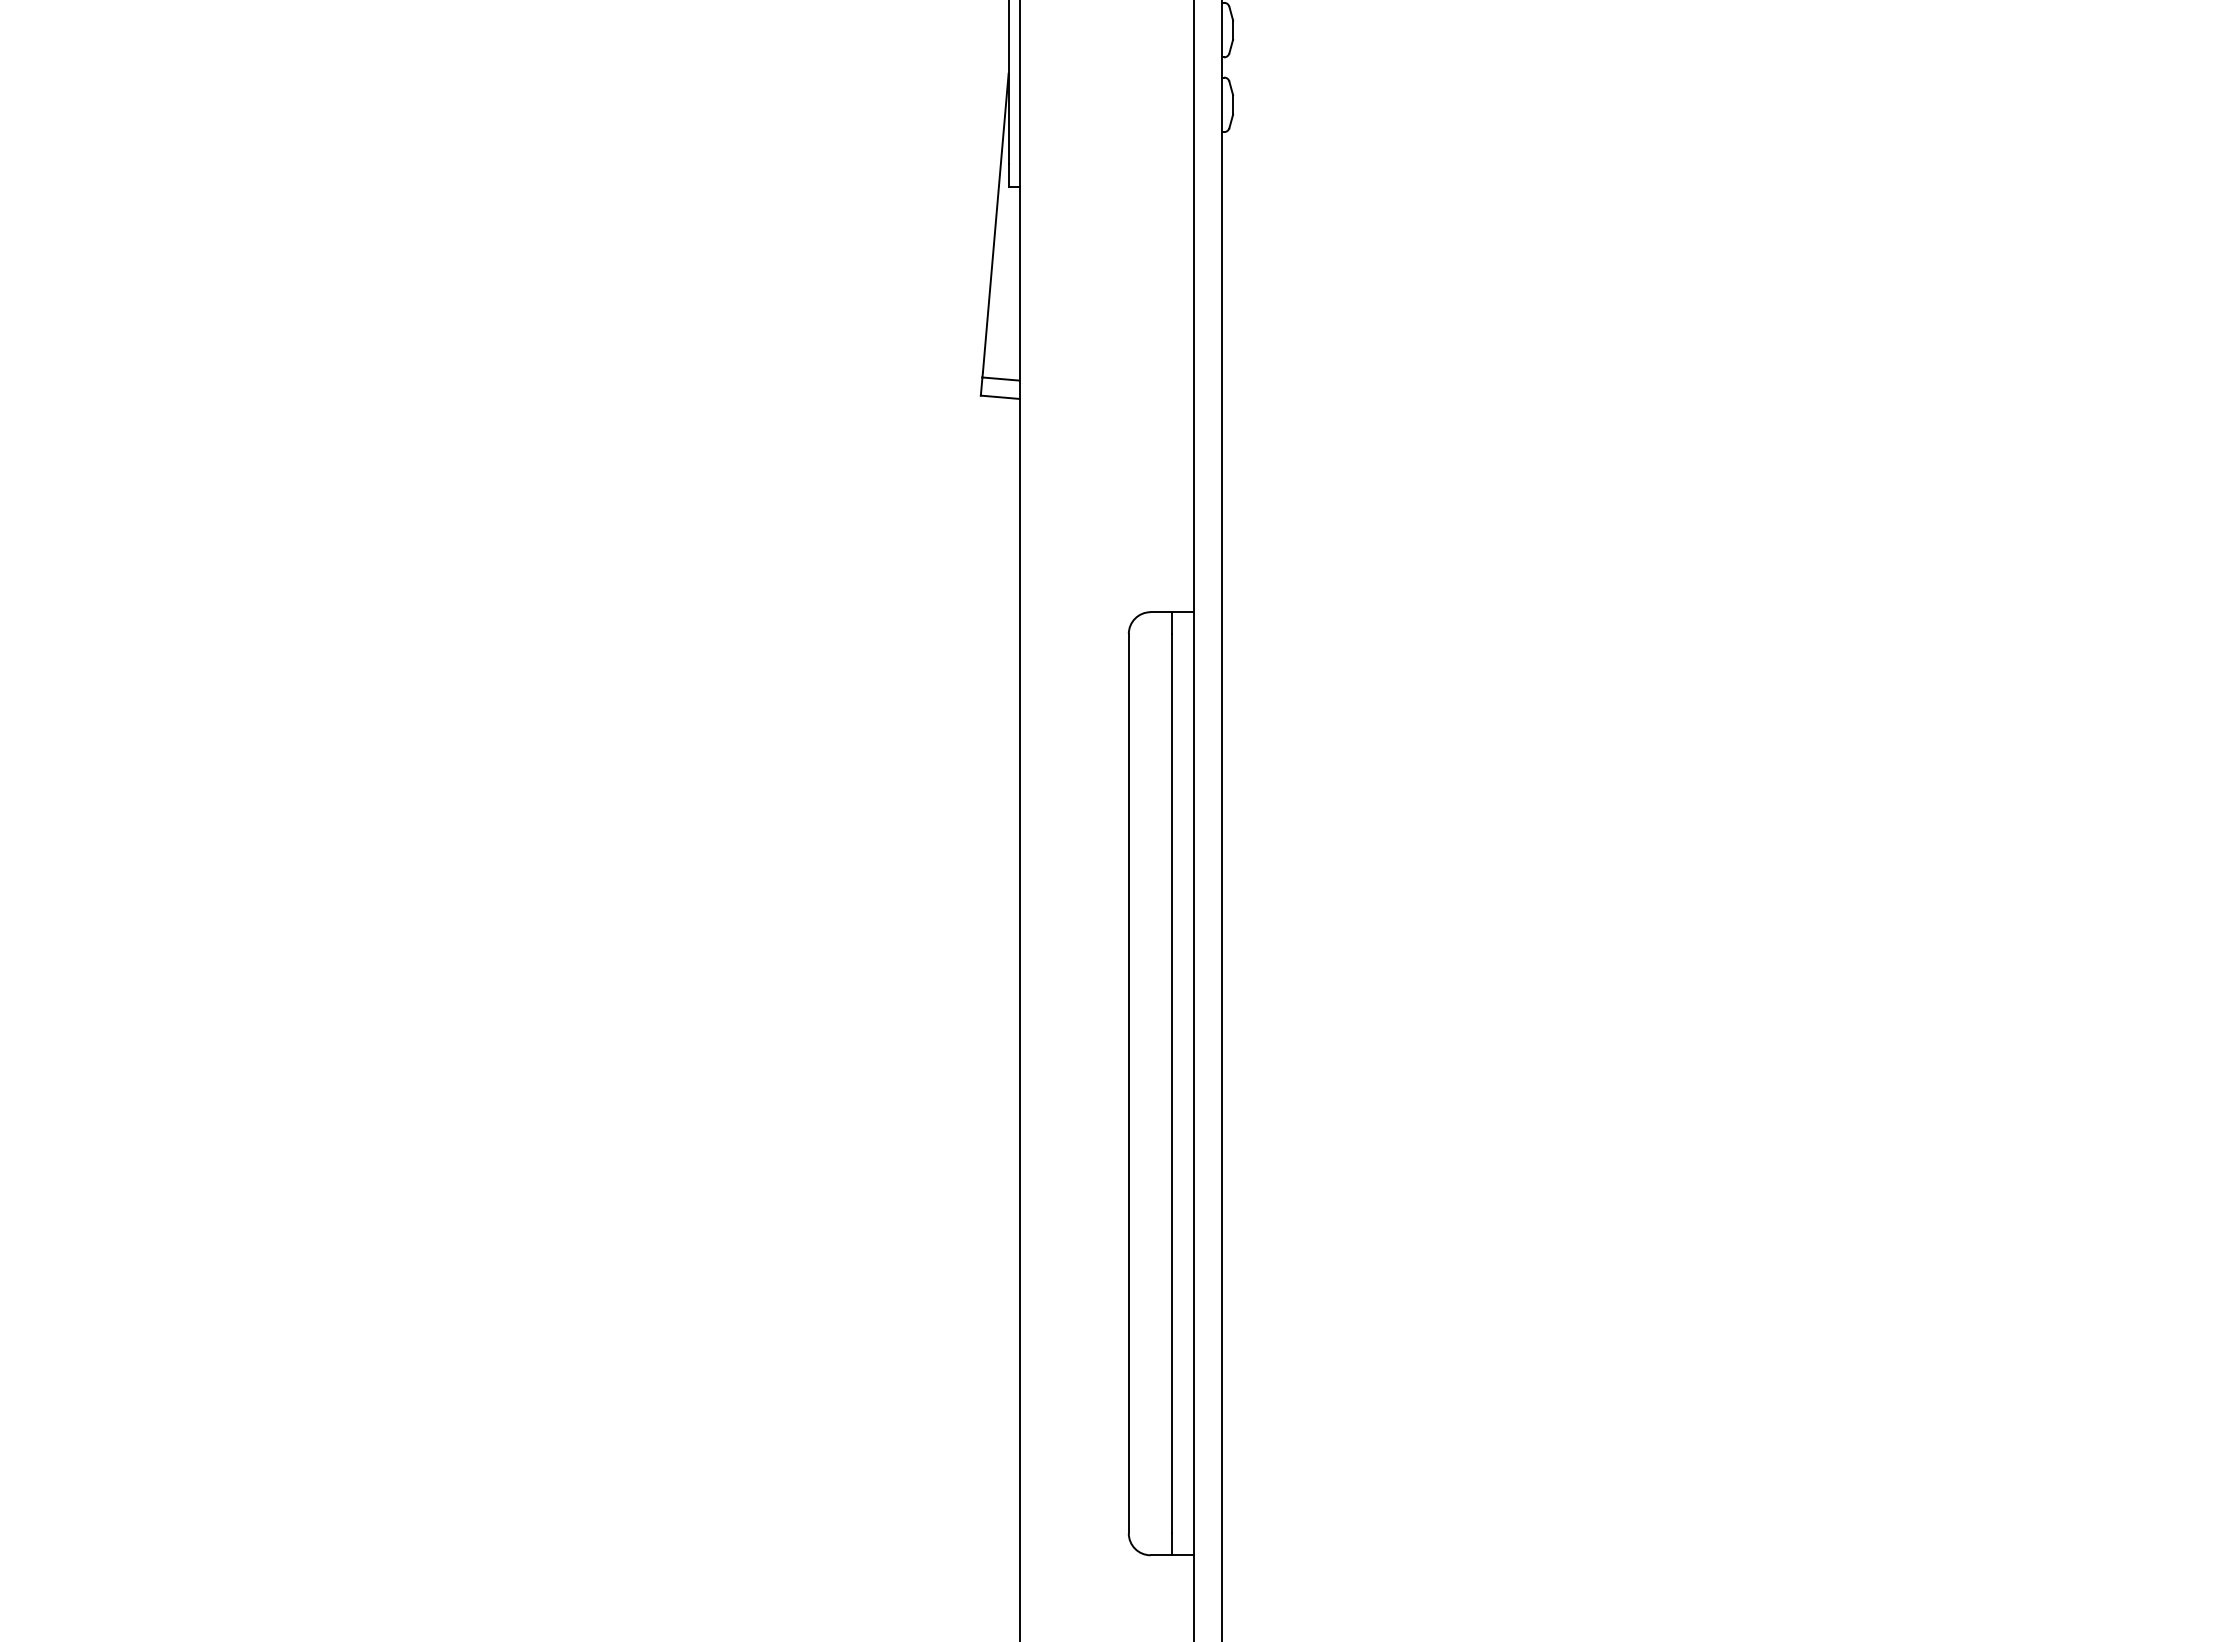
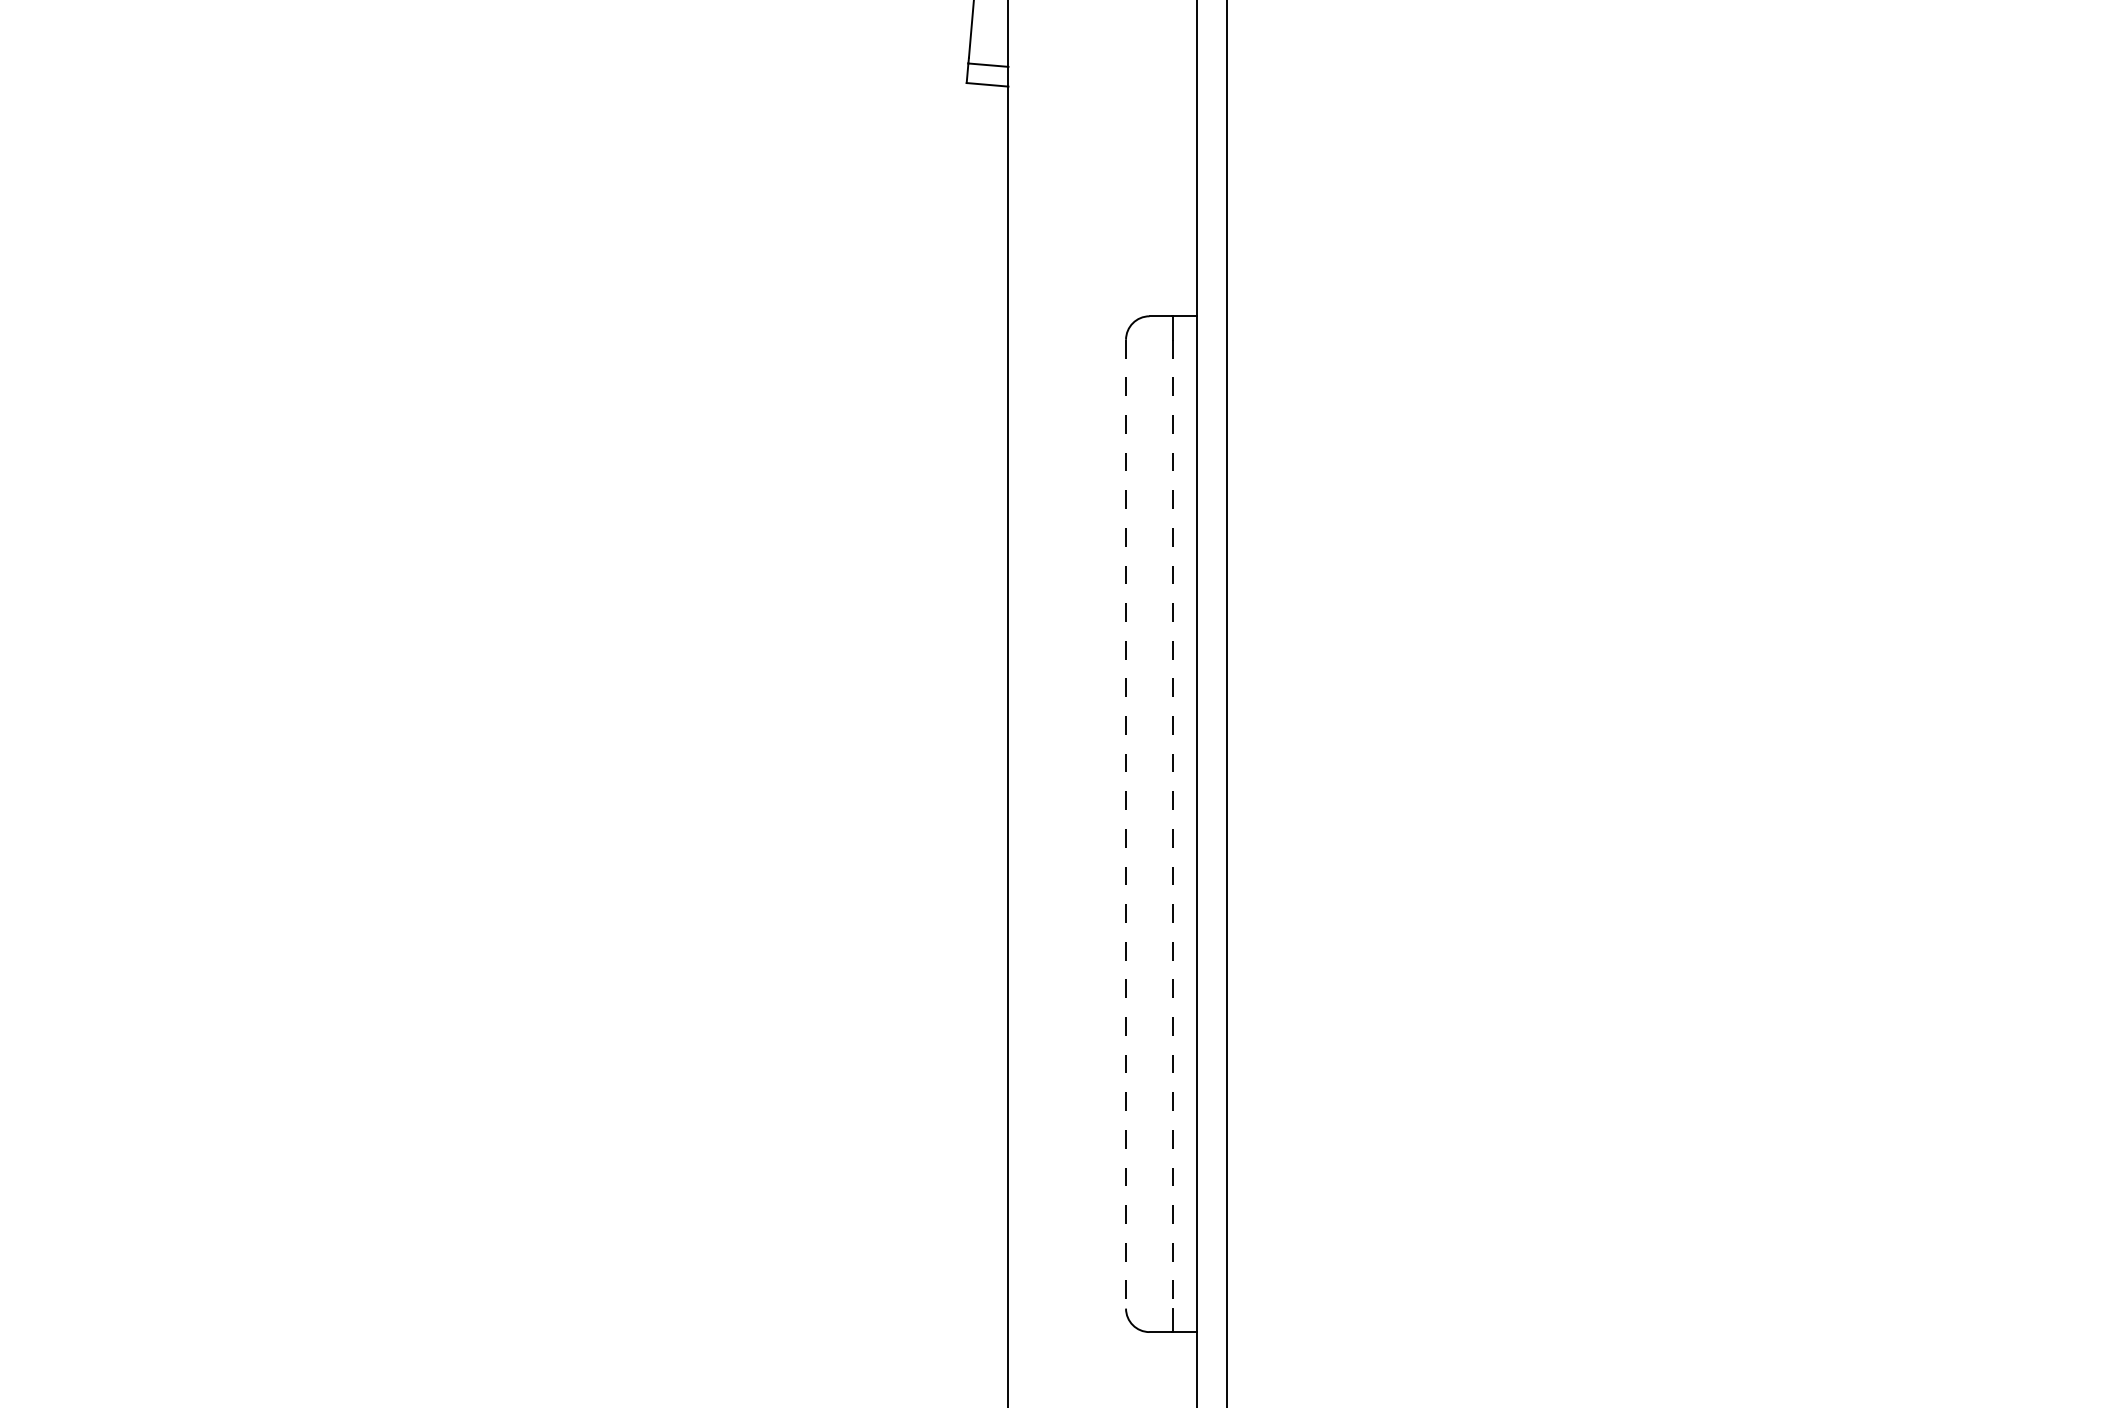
line: (1128, 1083) -> (1125, 823), solid -> dashed
line: (1172, 1083) -> (1173, 823), solid -> dashed

